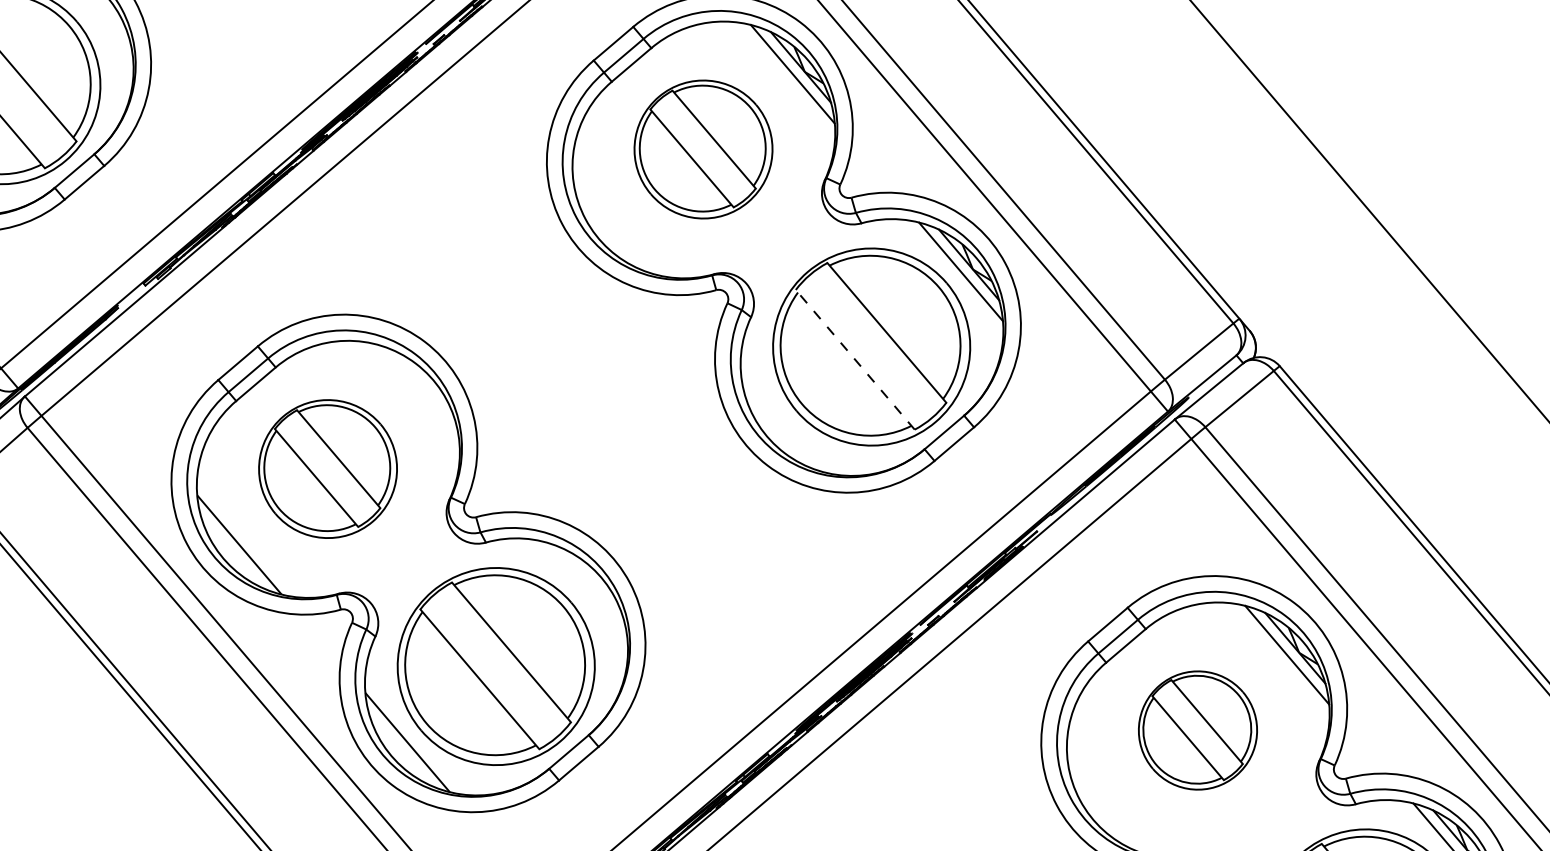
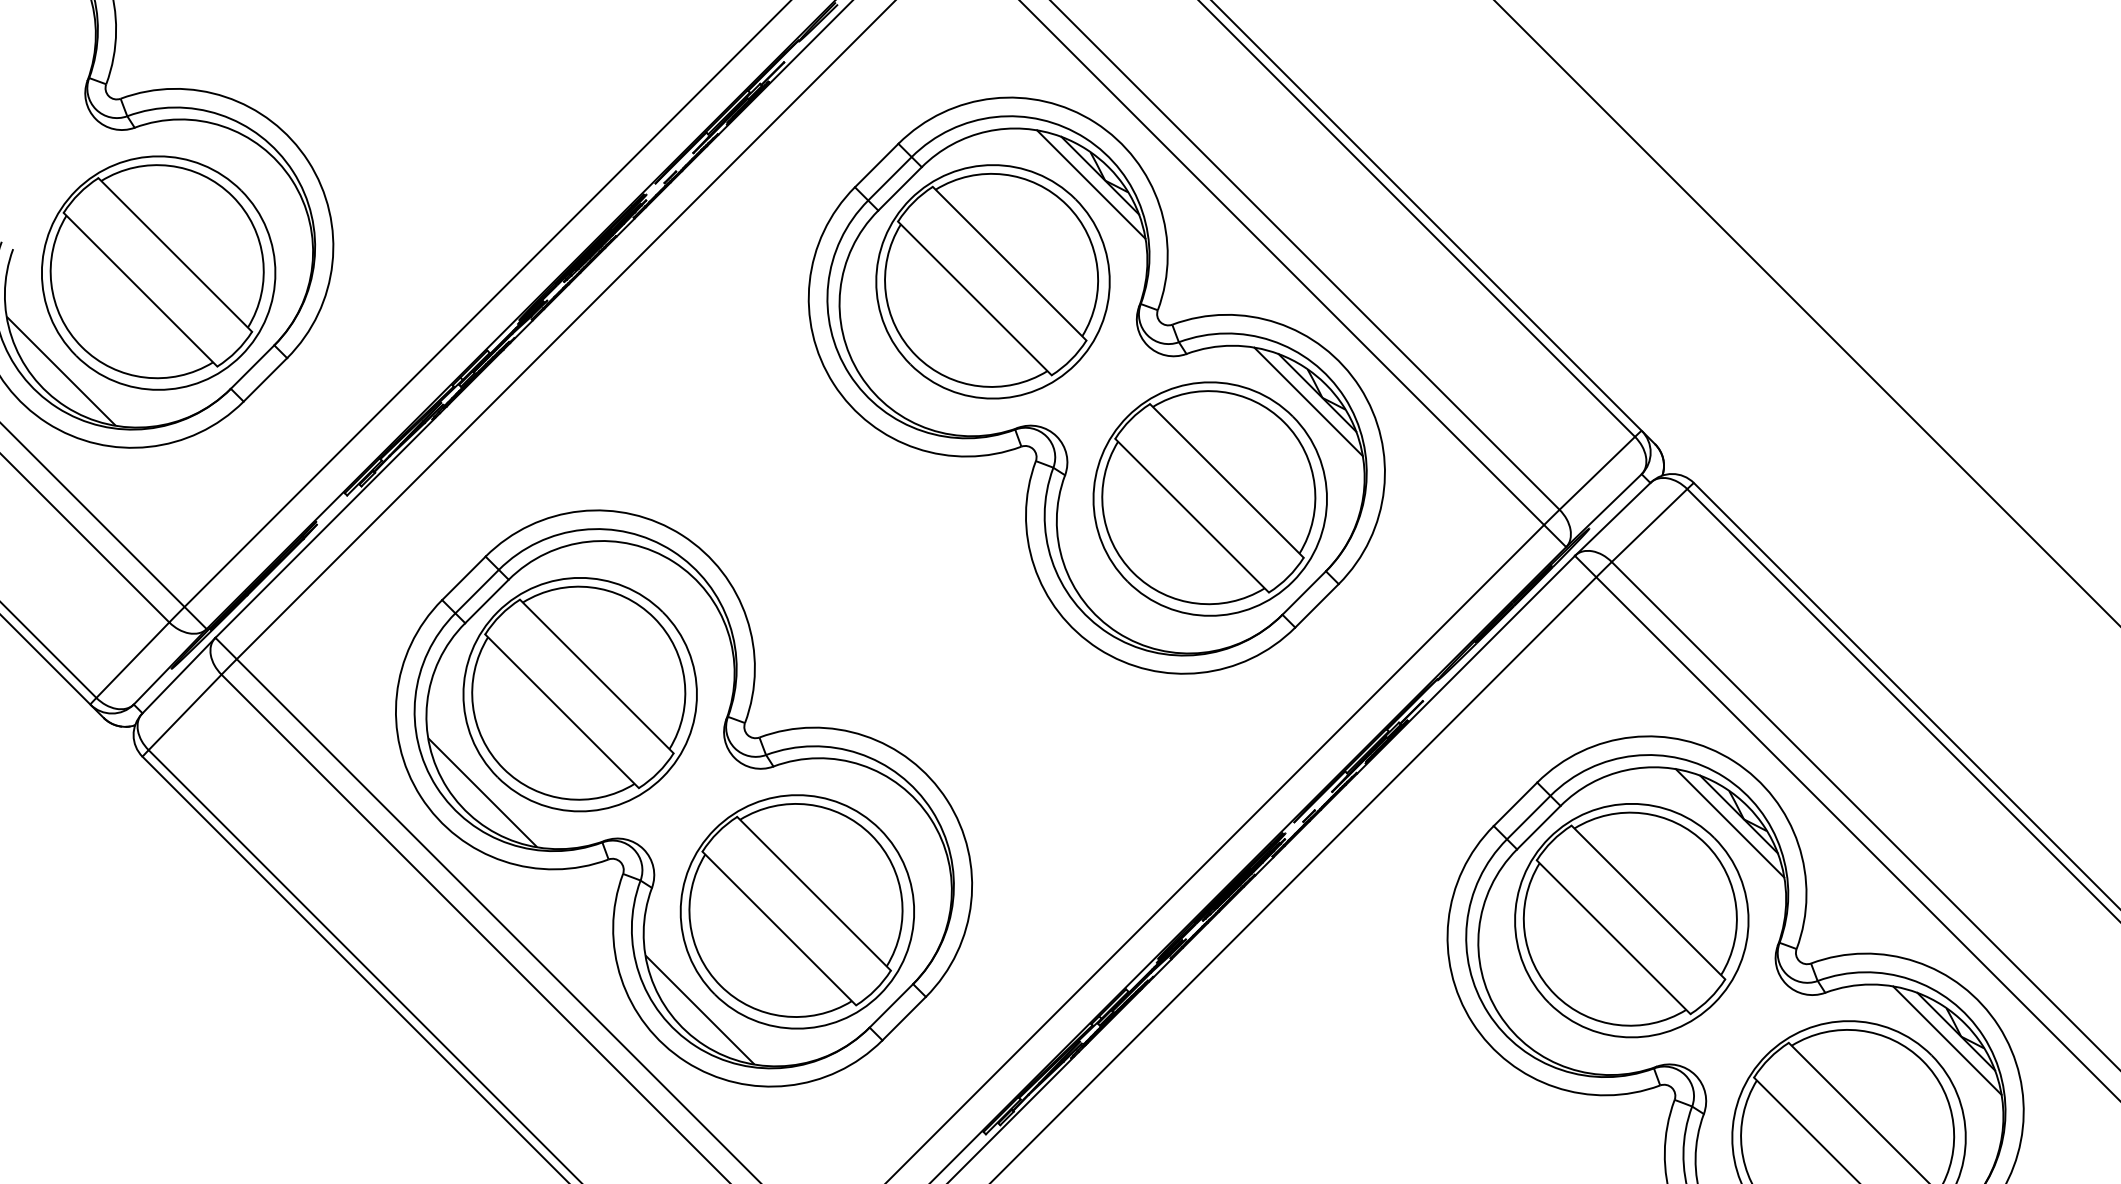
part: (703, 149) -> (992, 281), size x1.43
line: (855, 359) -> (1192, 515), dashed -> solid
part: (327, 468) -> (579, 694), size x1.43
part: (1197, 730) -> (1631, 920), size x1.67

